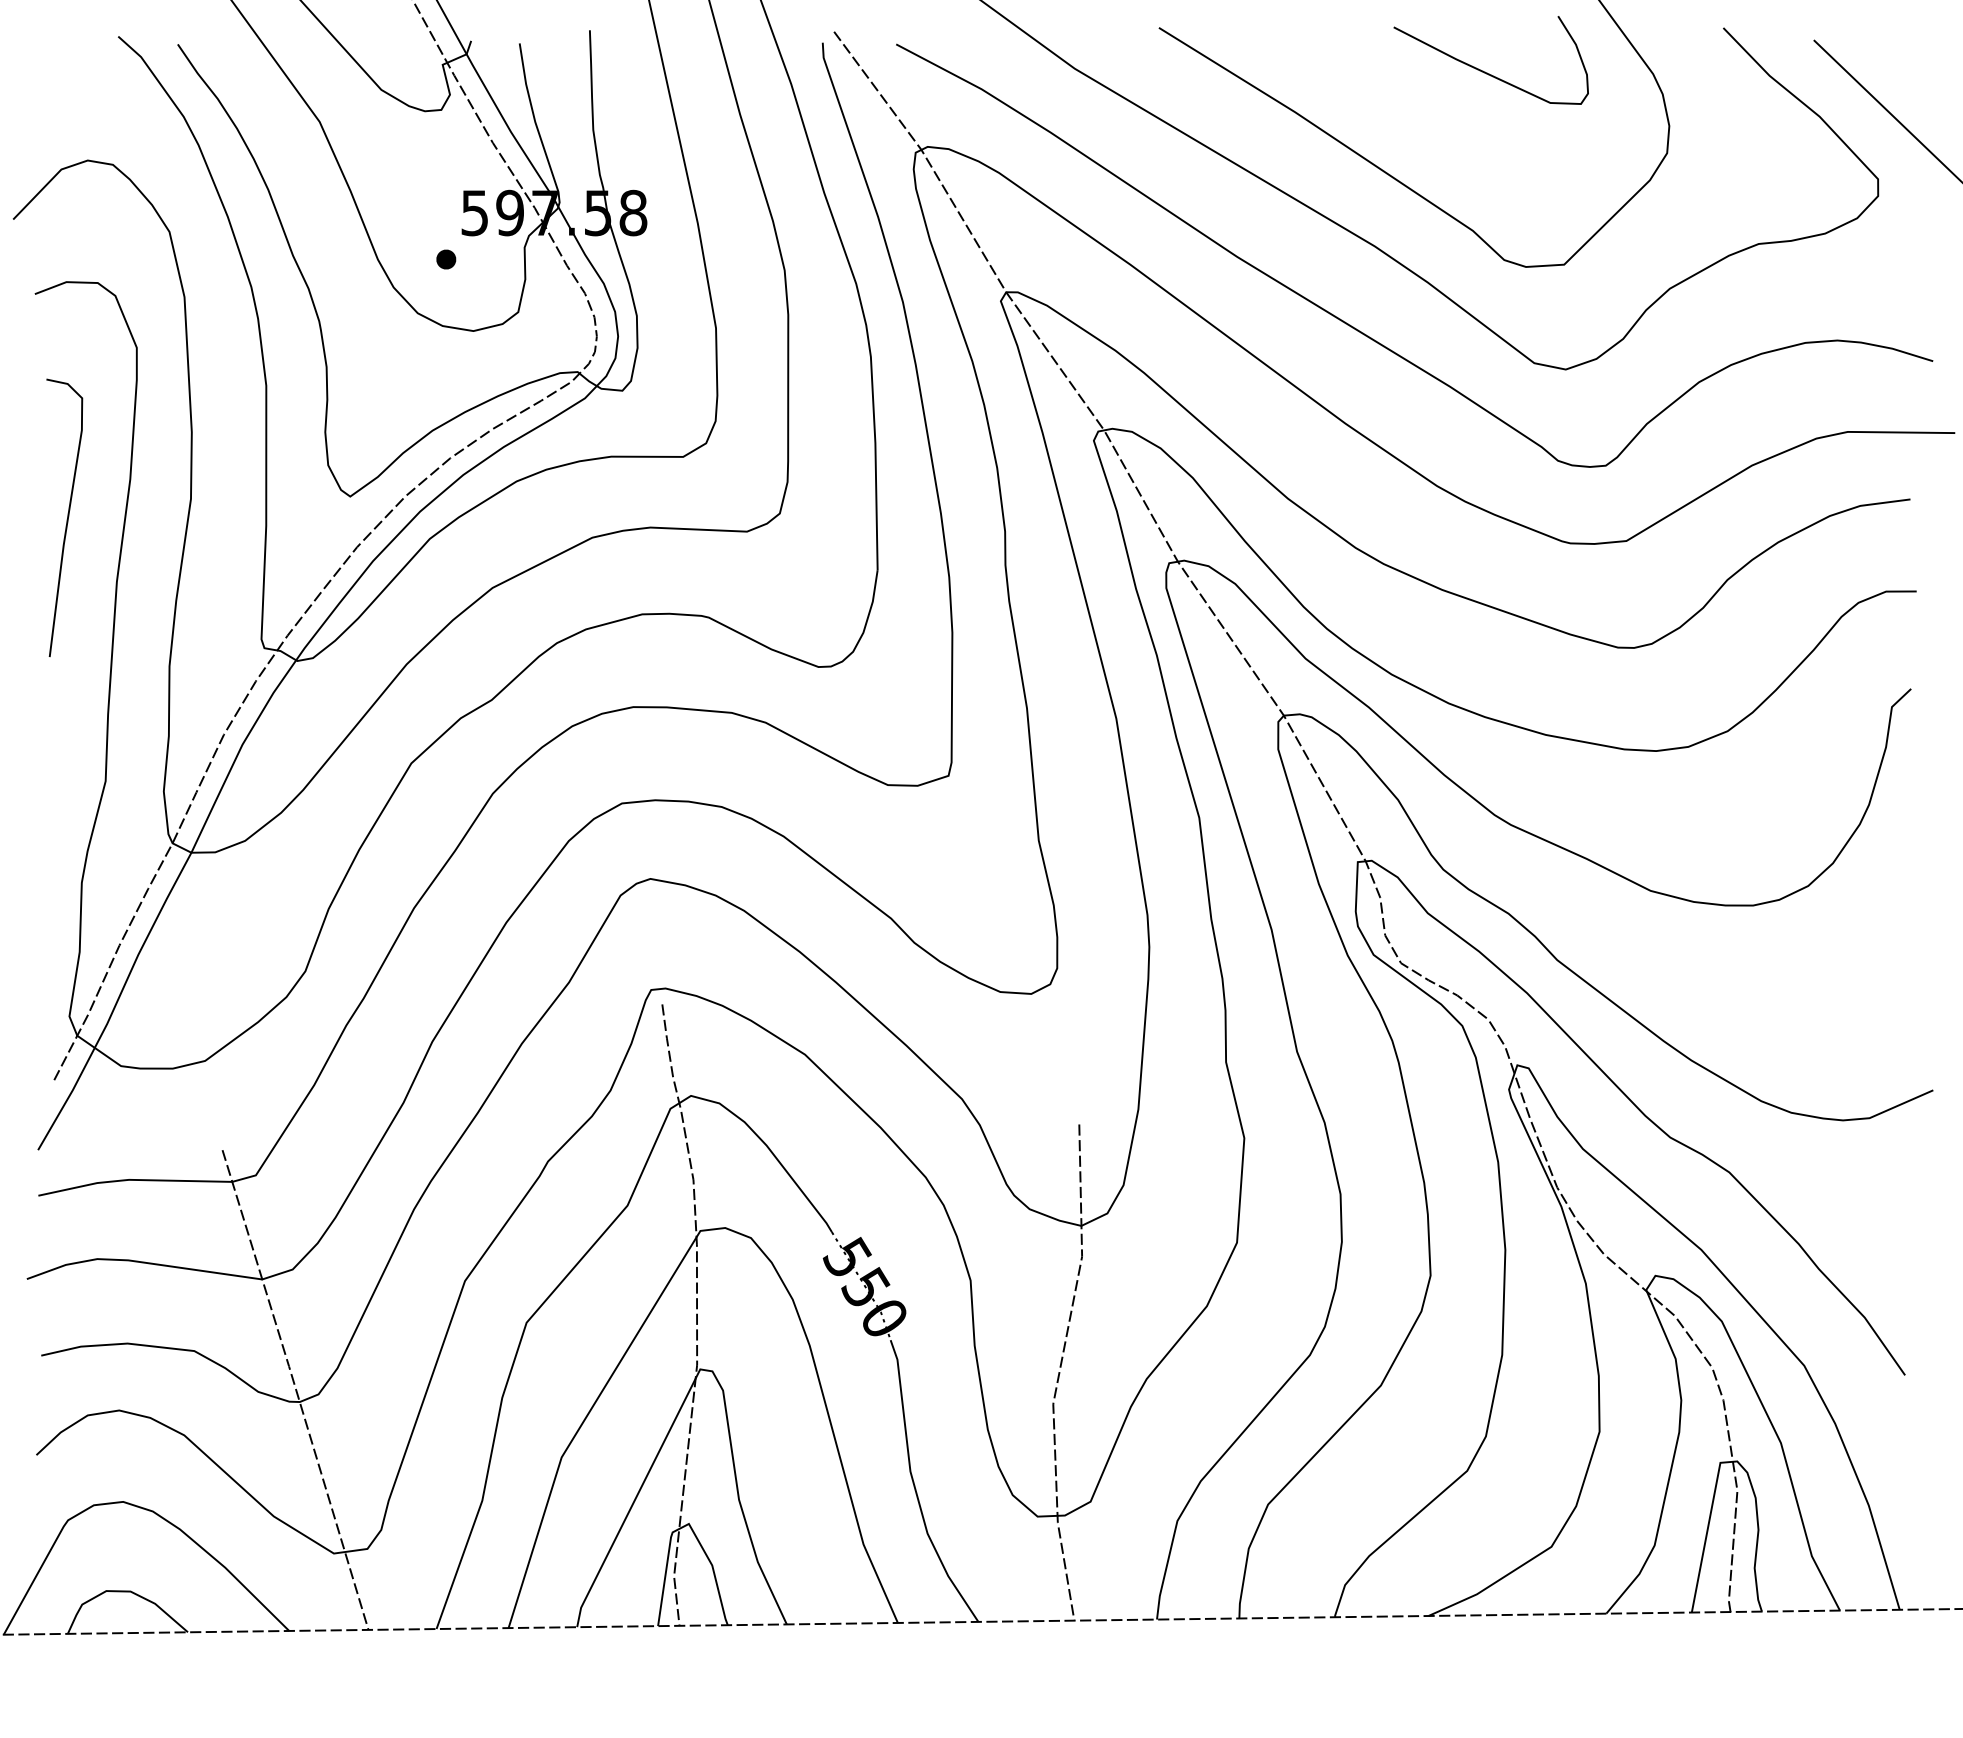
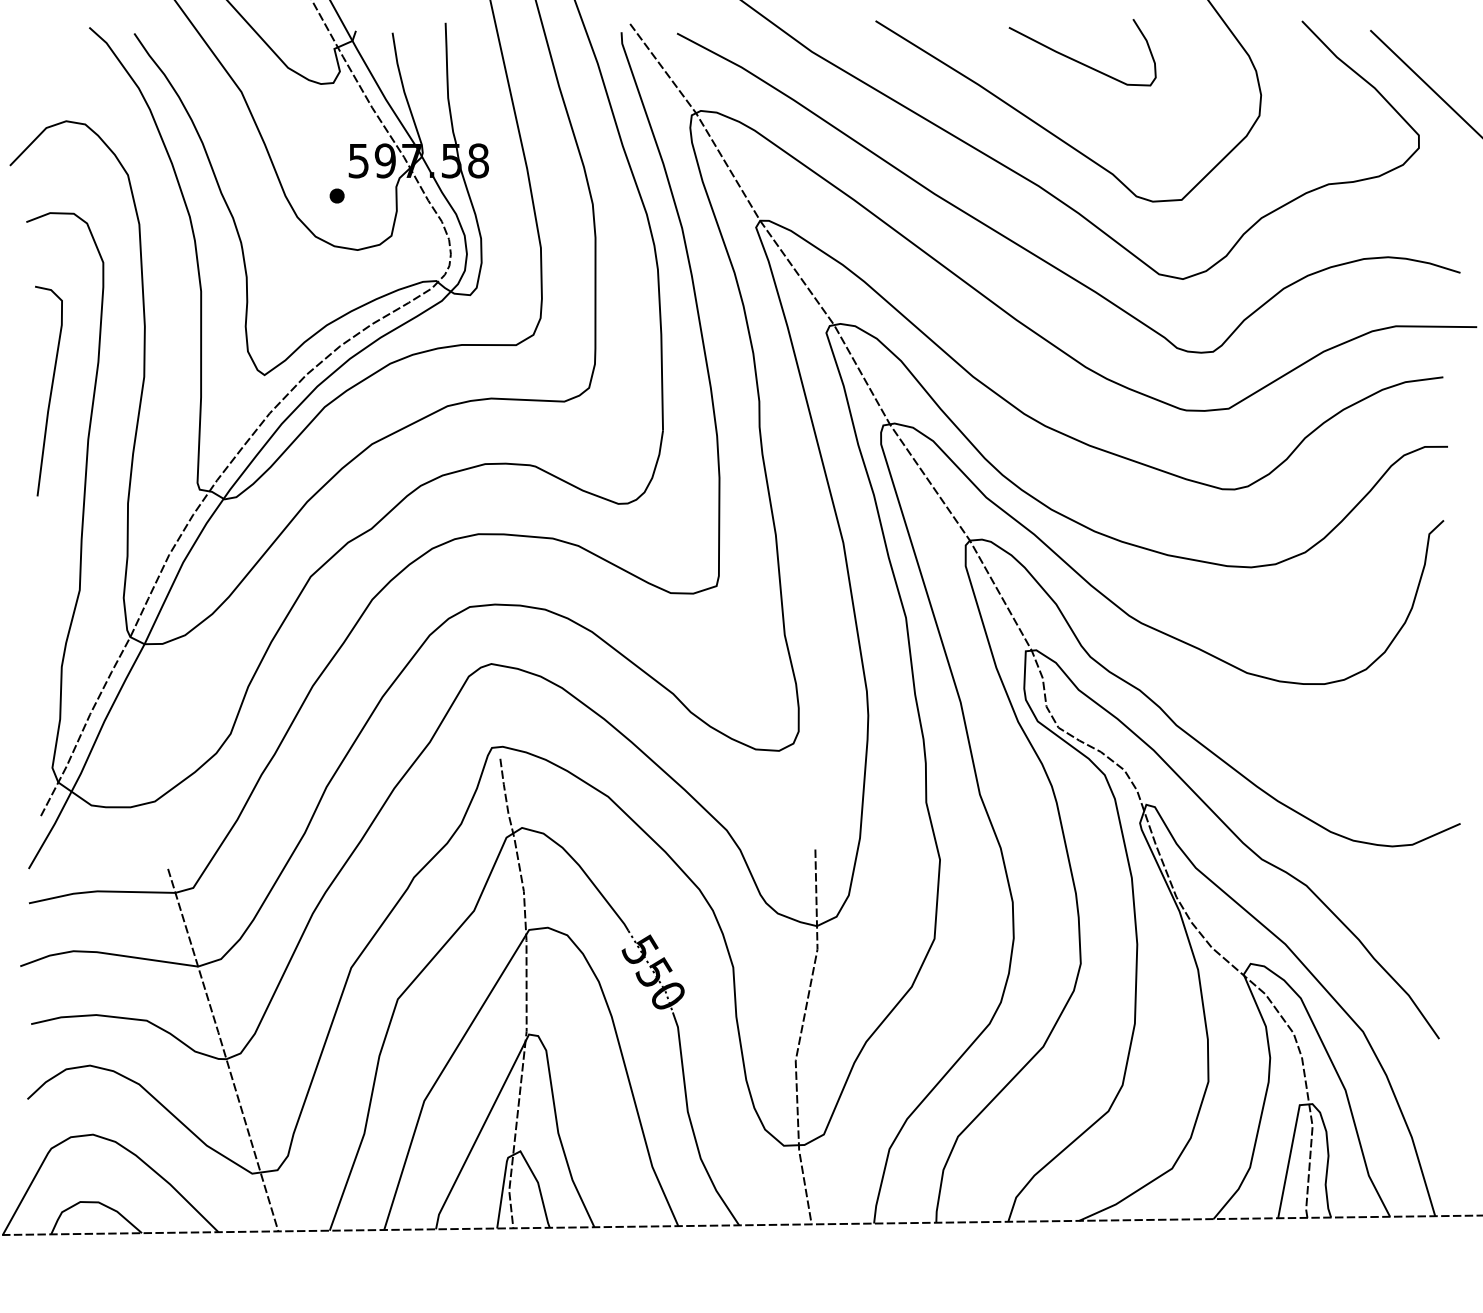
curve: (1484, 70) -> (1077, 60), moved

